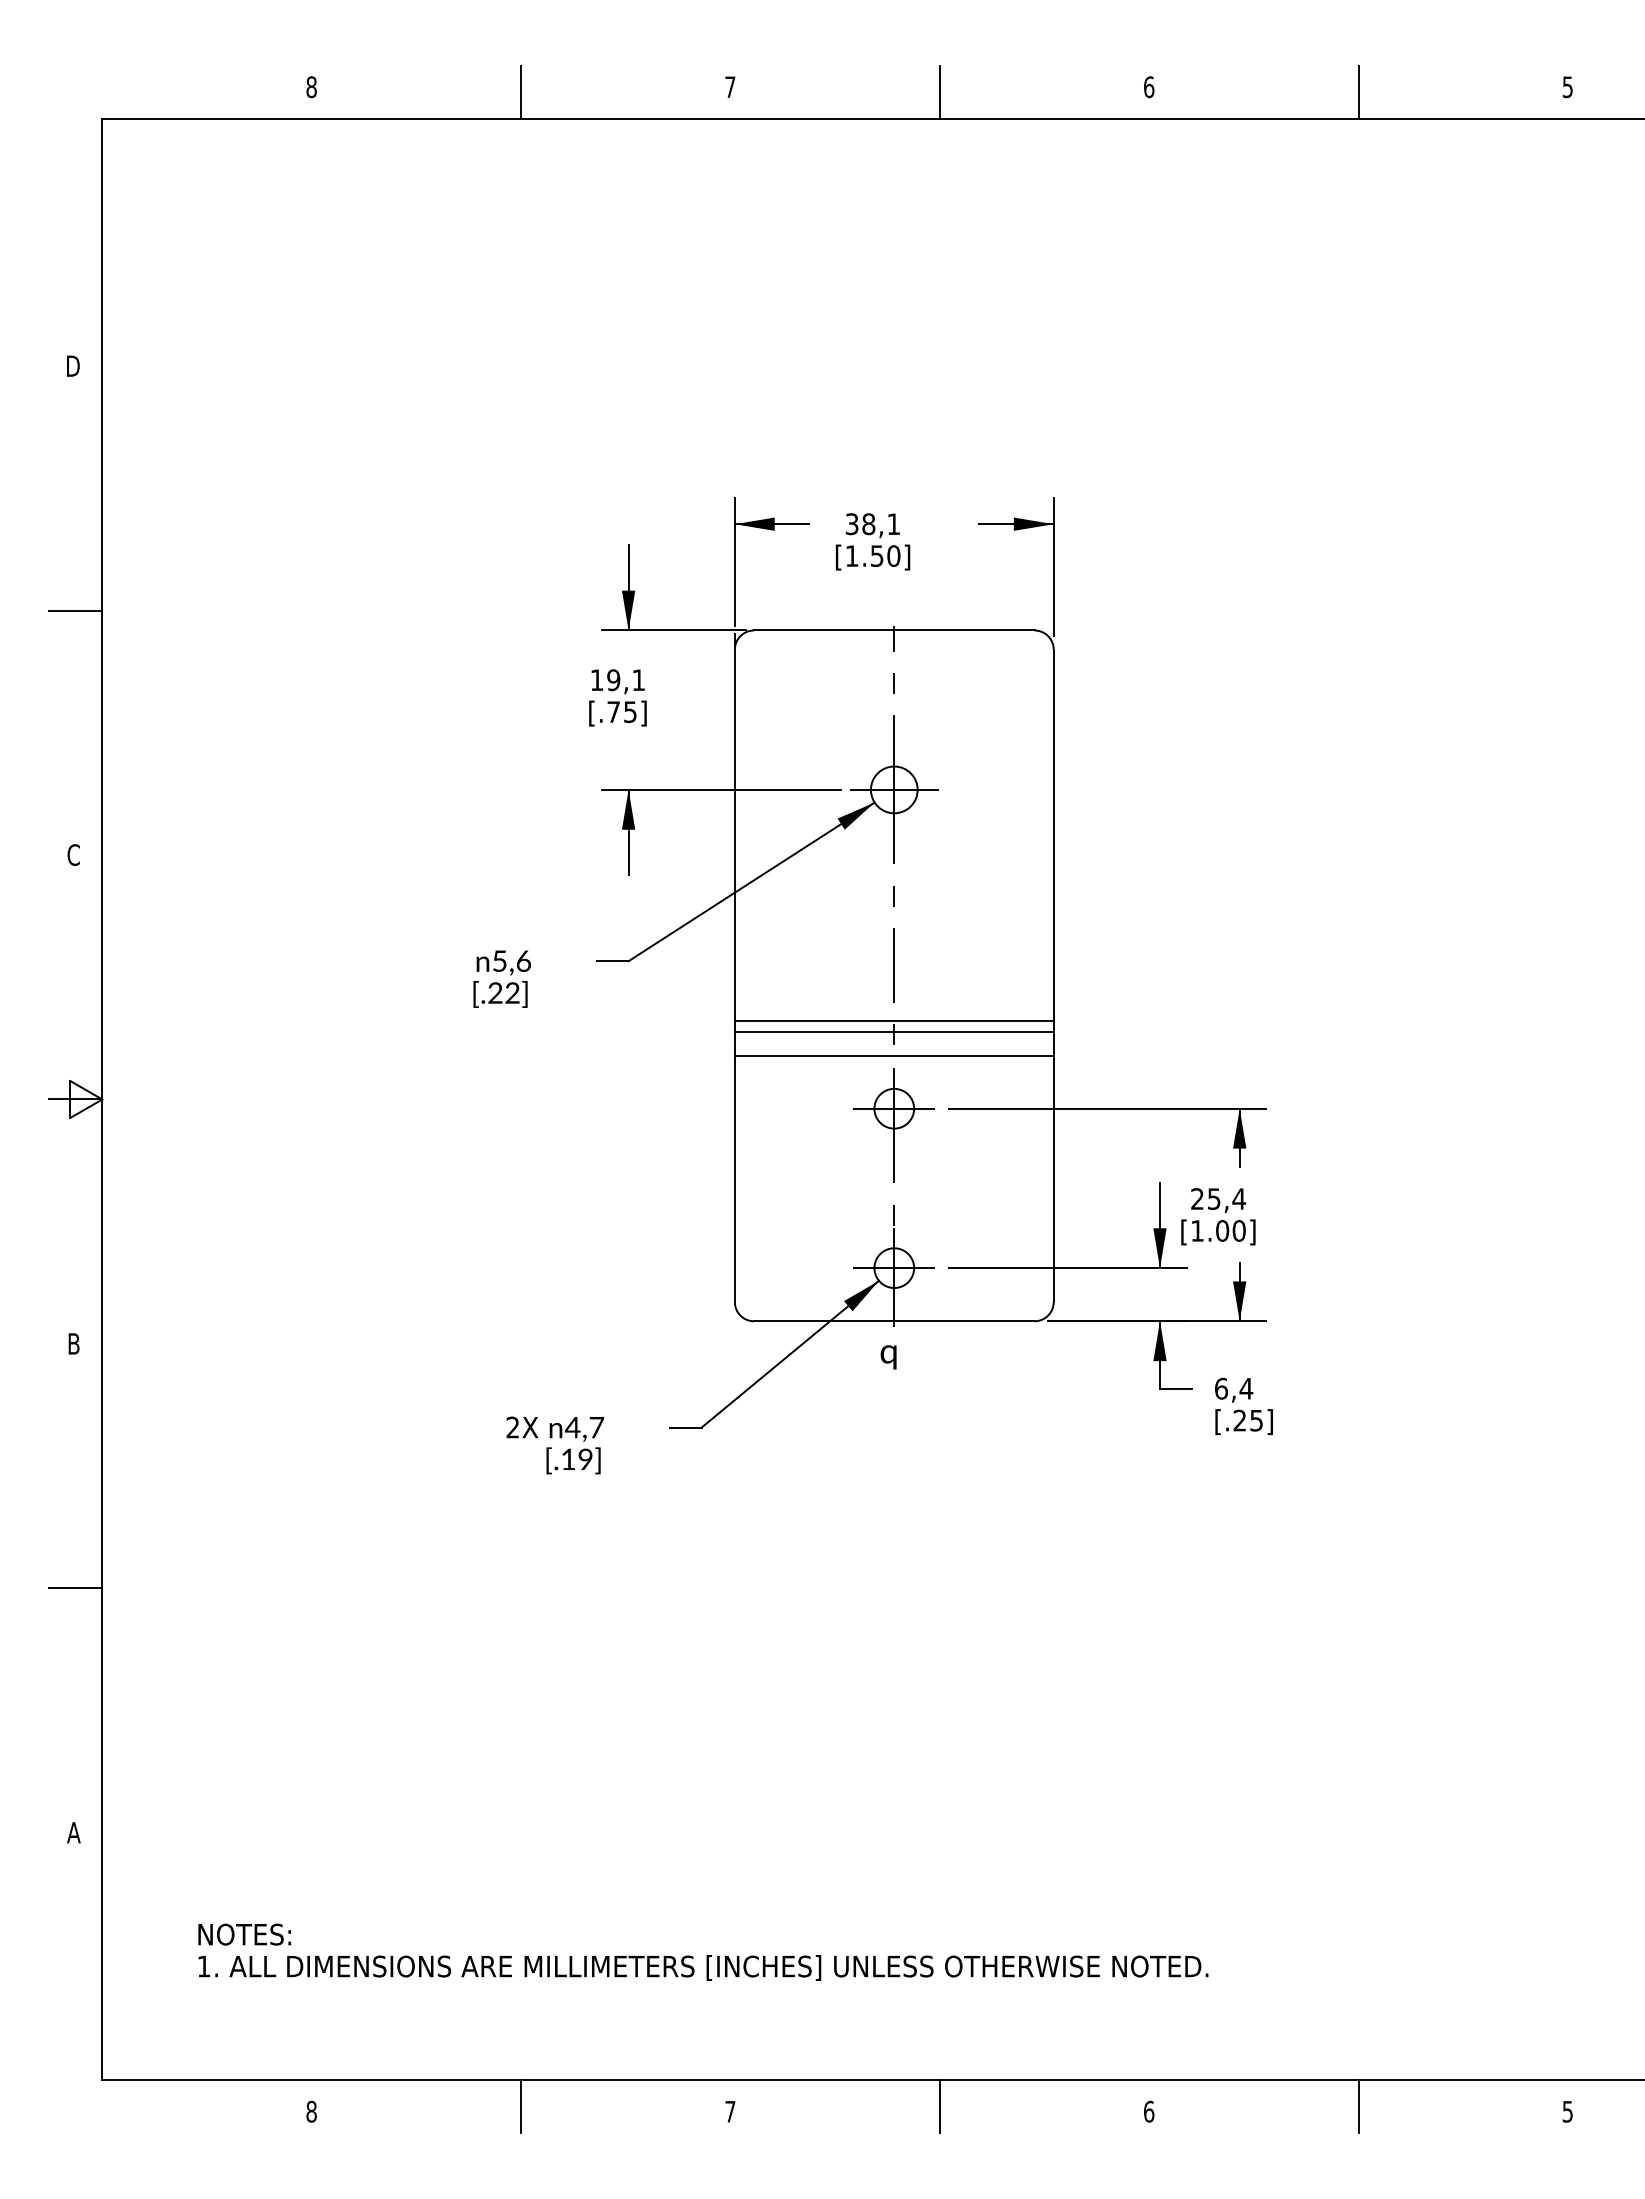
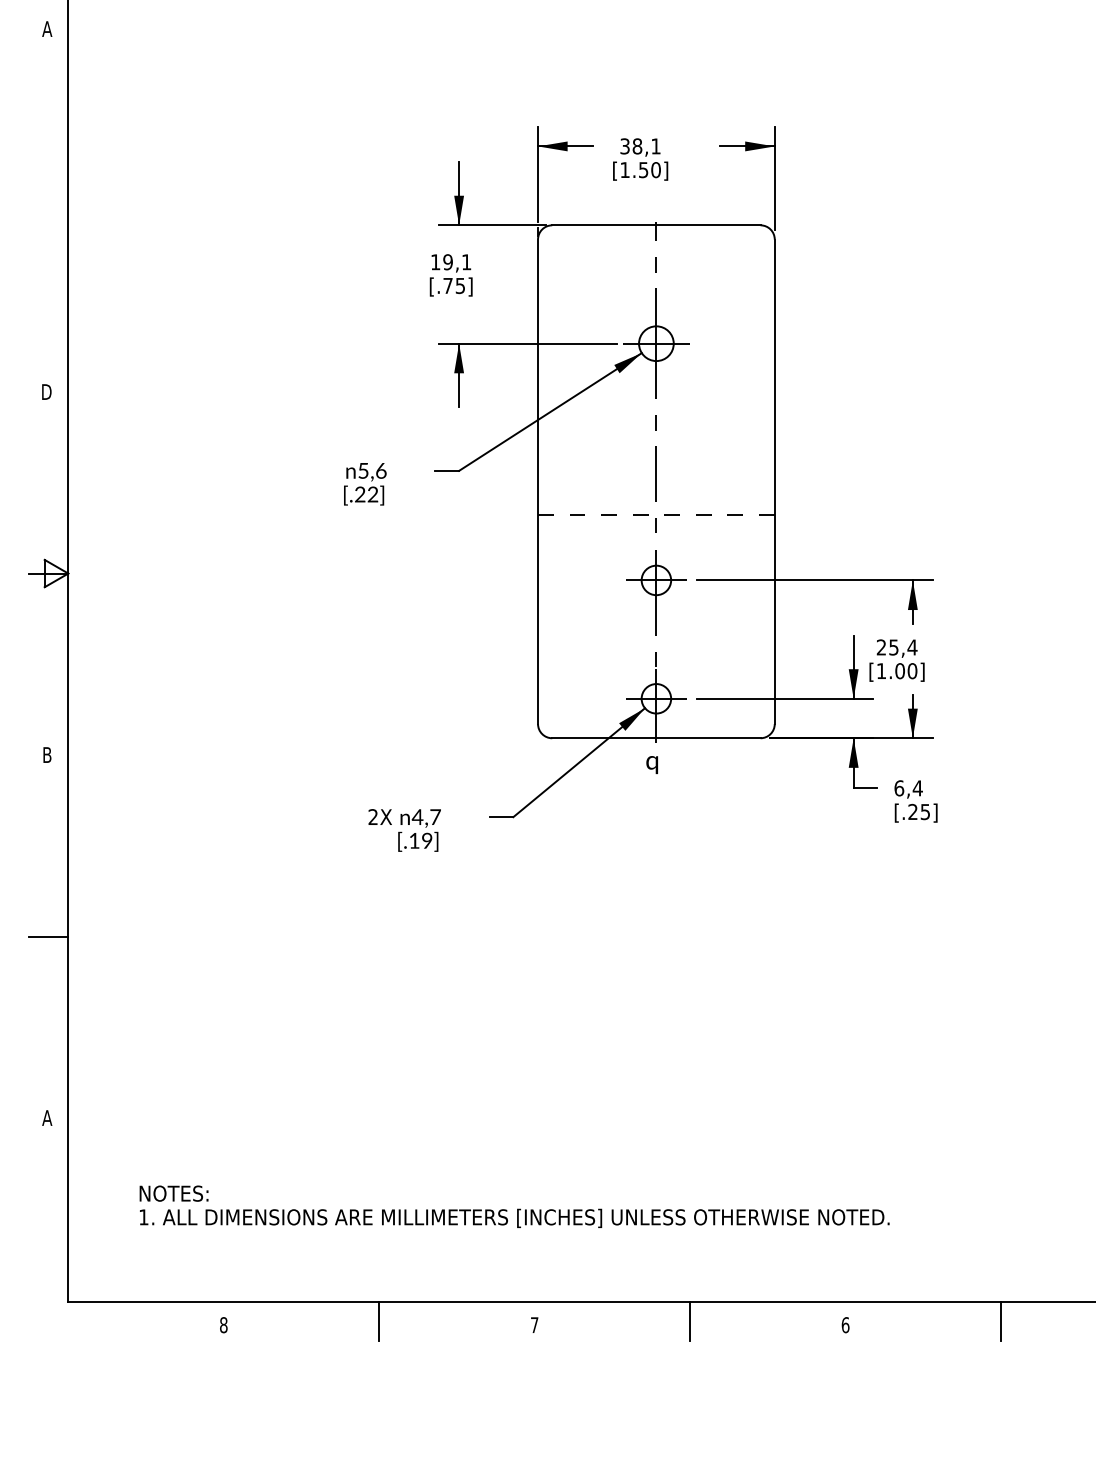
text: (73, 365) -> (46, 28), D -> A
line: (75, 610) -> (48, 210), removed
text: (73, 854) -> (46, 391), C -> D
line: (893, 1021) -> (655, 515), solid -> dashed
line: (893, 1031) -> (655, 523), removed
line: (893, 1055) -> (655, 540), removed

